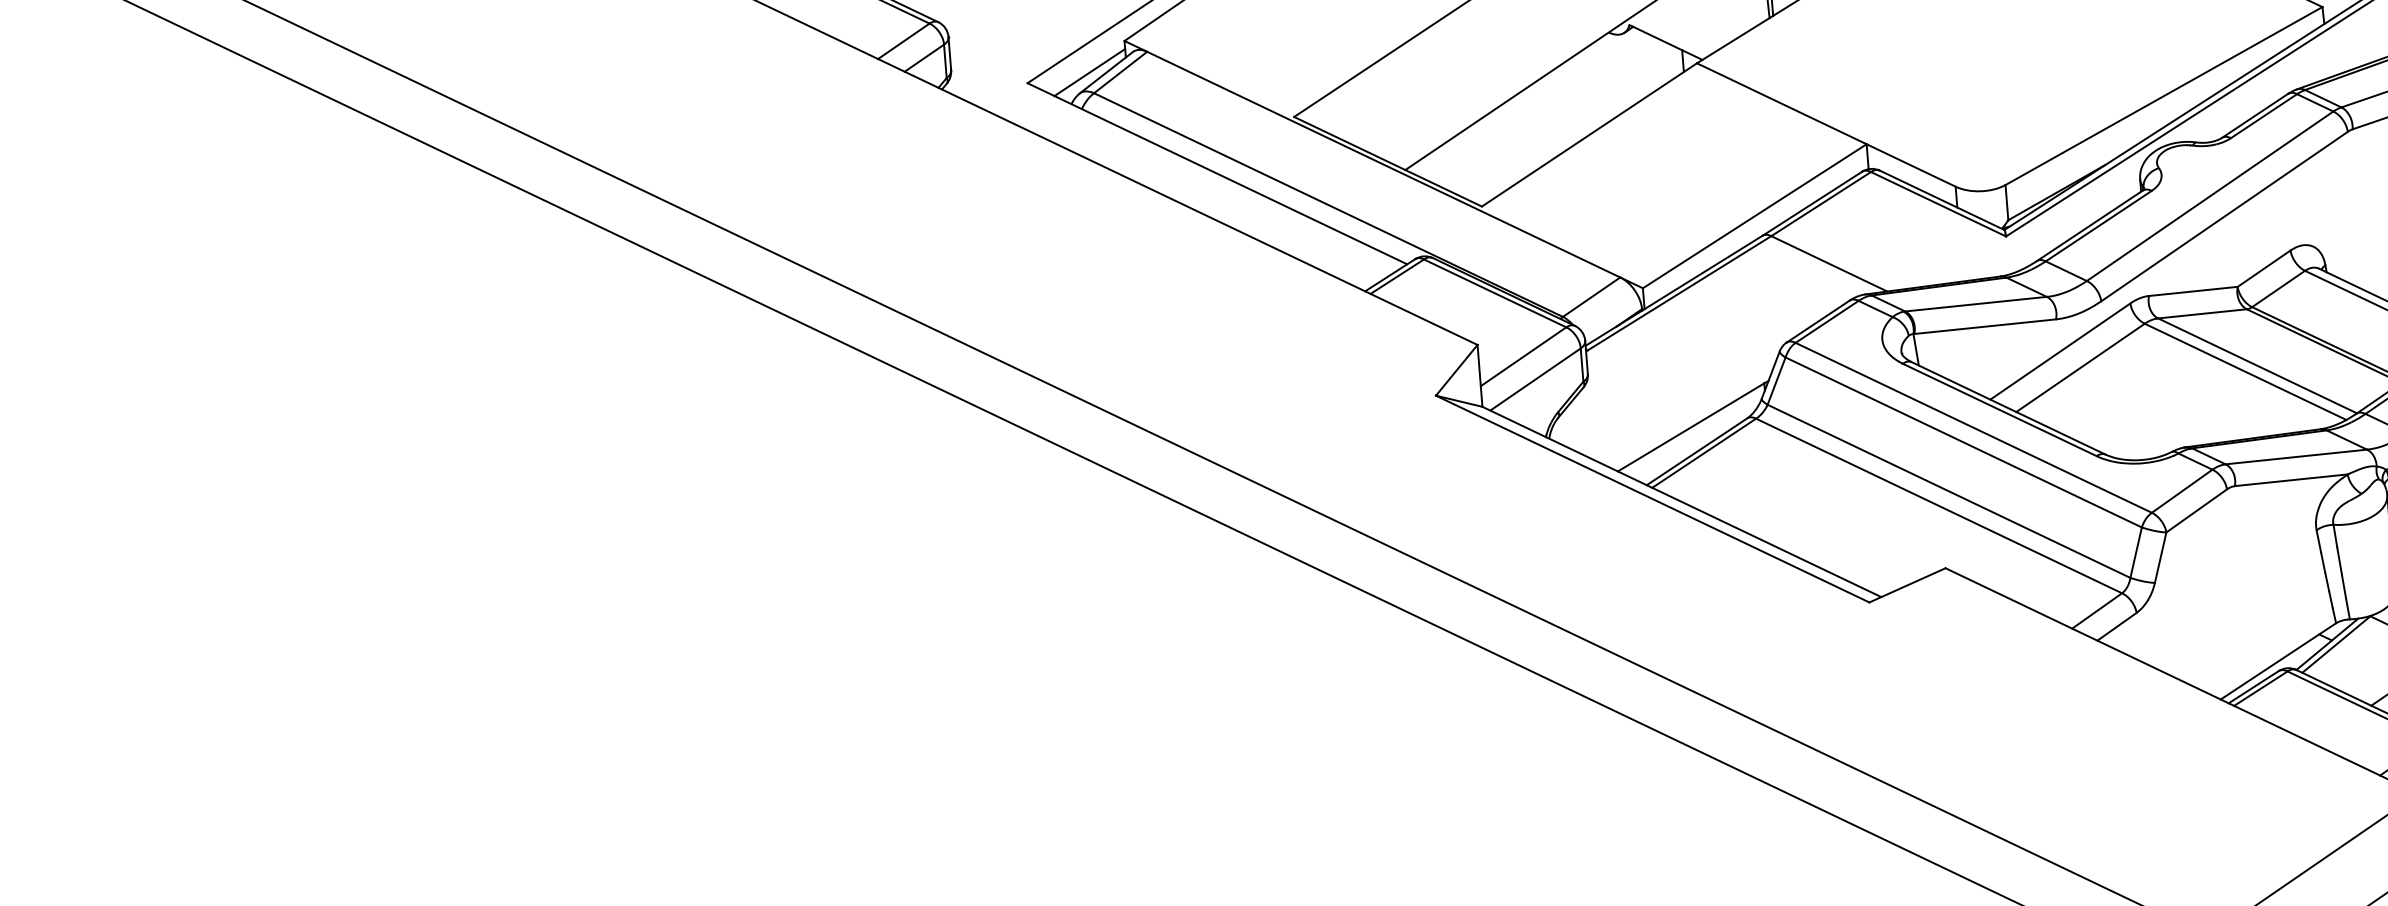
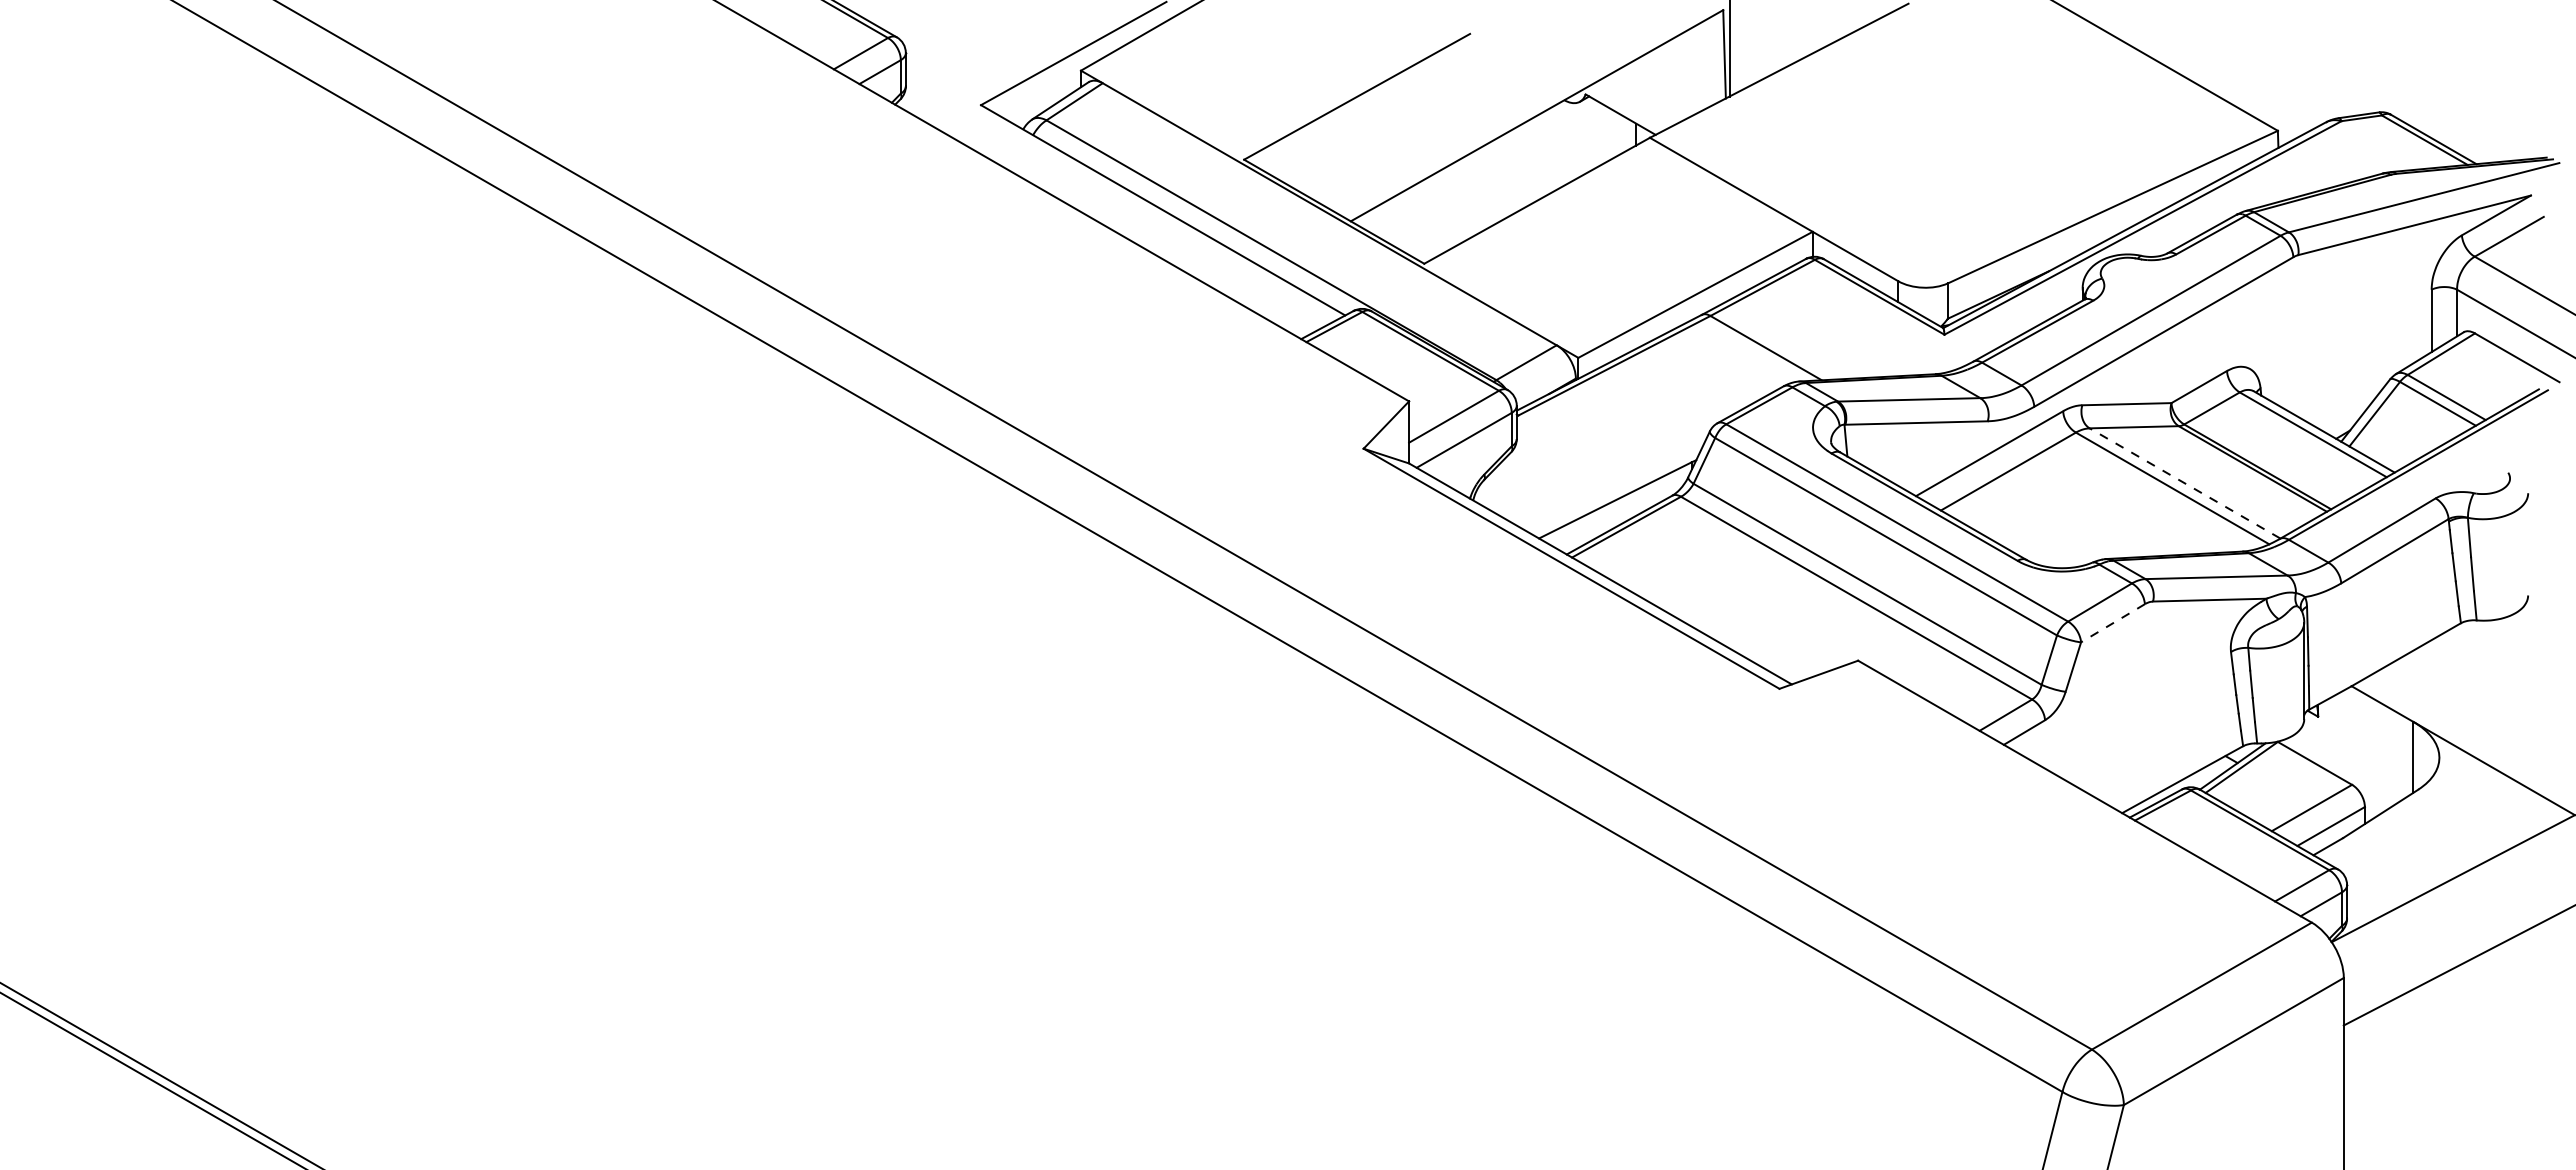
line: (1089, 72) -> (1043, 99), removed
line: (2257, 365) -> (2184, 483), solid -> dashed
line: (2196, 511) -> (2112, 623), solid -> dashed

